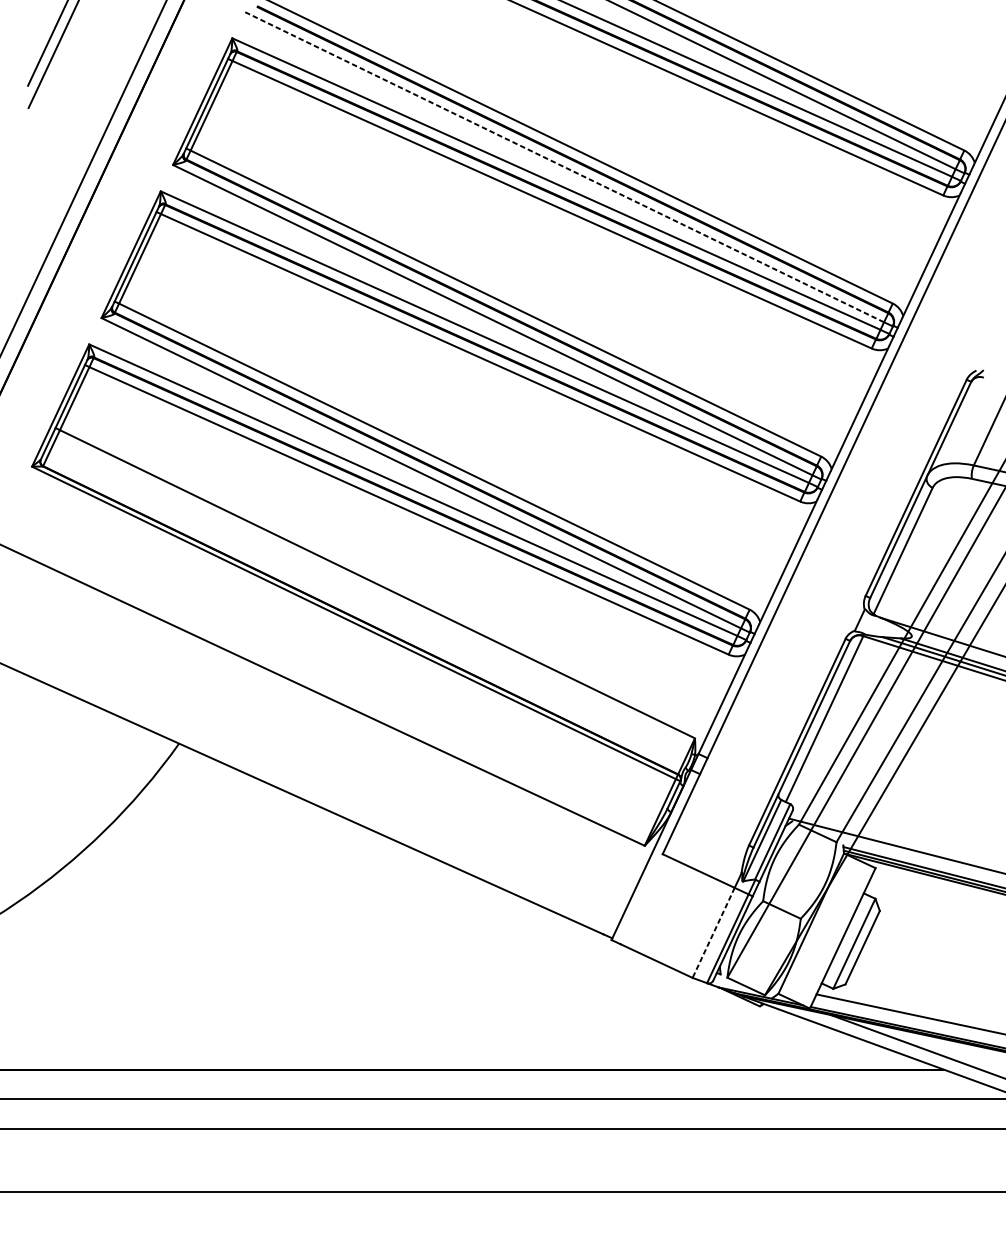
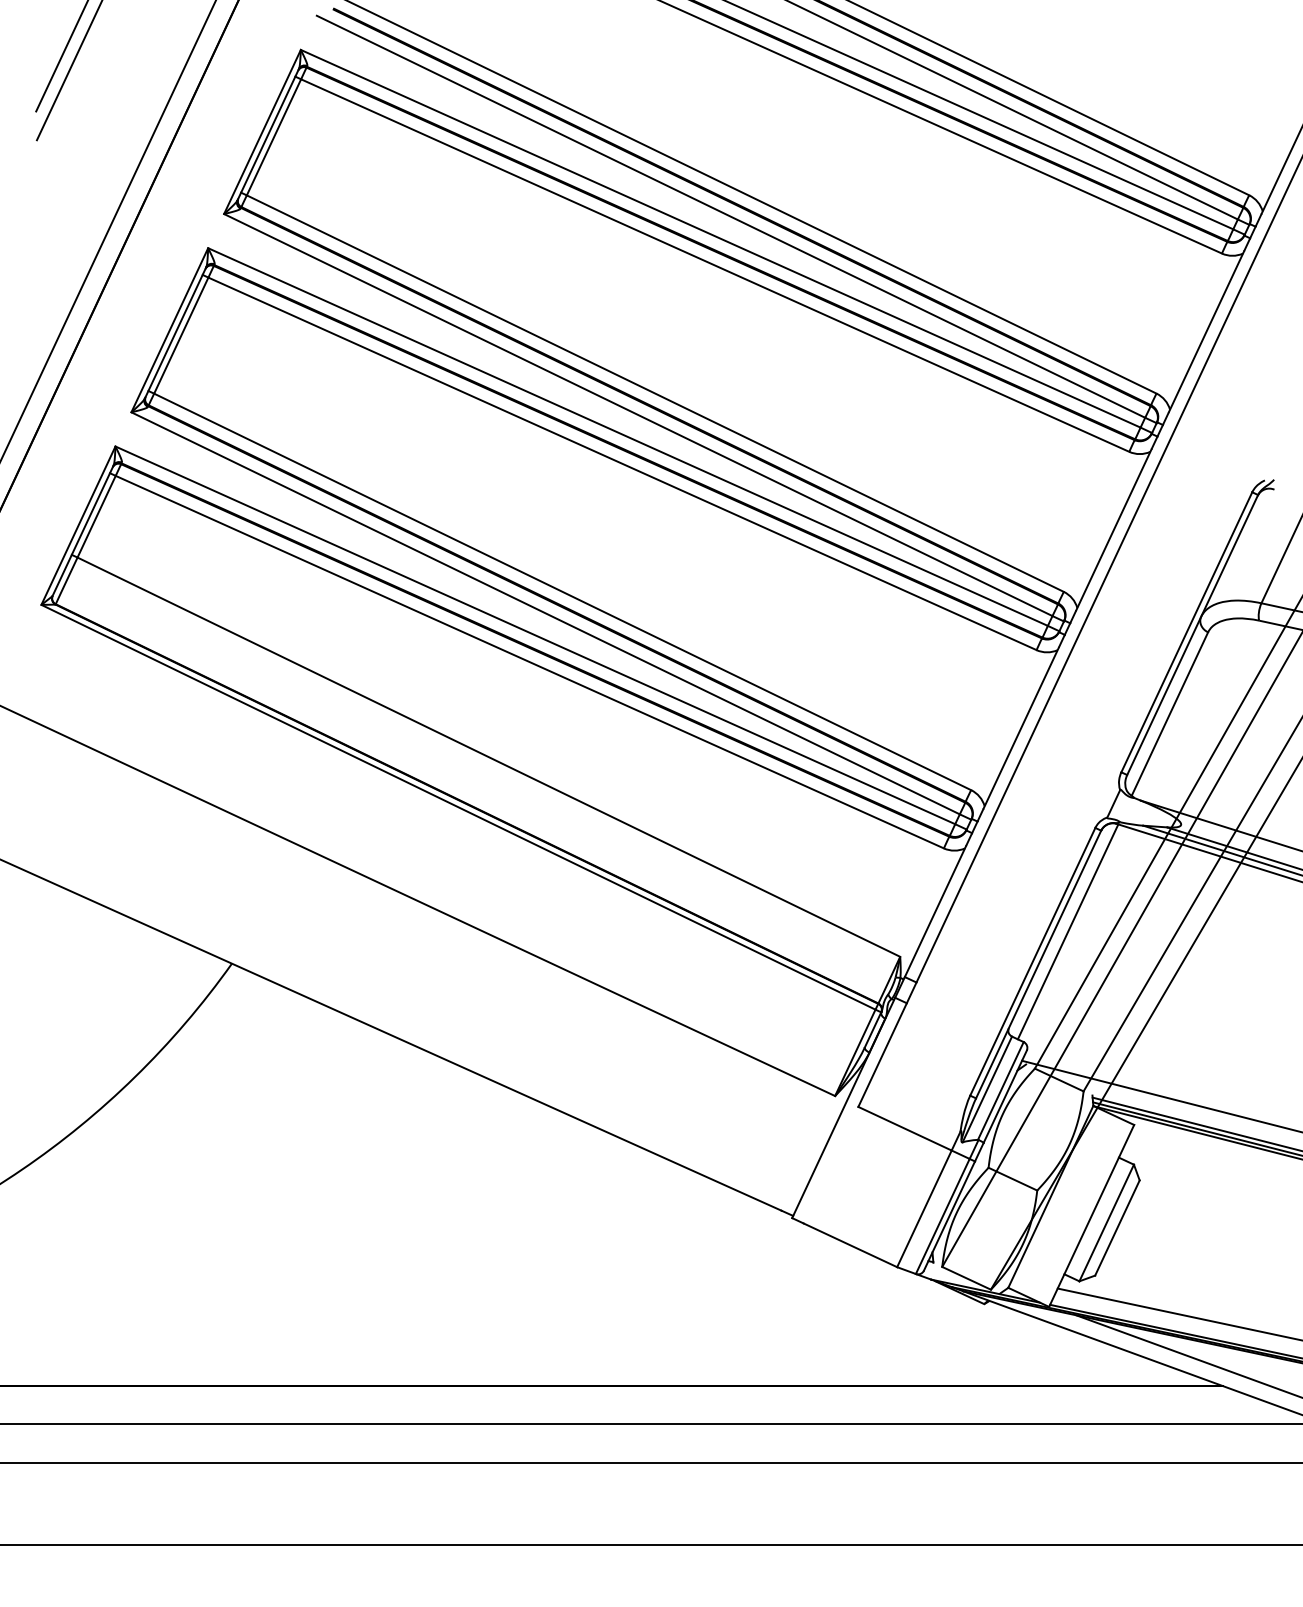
line: (563, 166) -> (730, 216), dashed -> solid
line: (713, 933) -> (924, 1209), dashed -> solid

